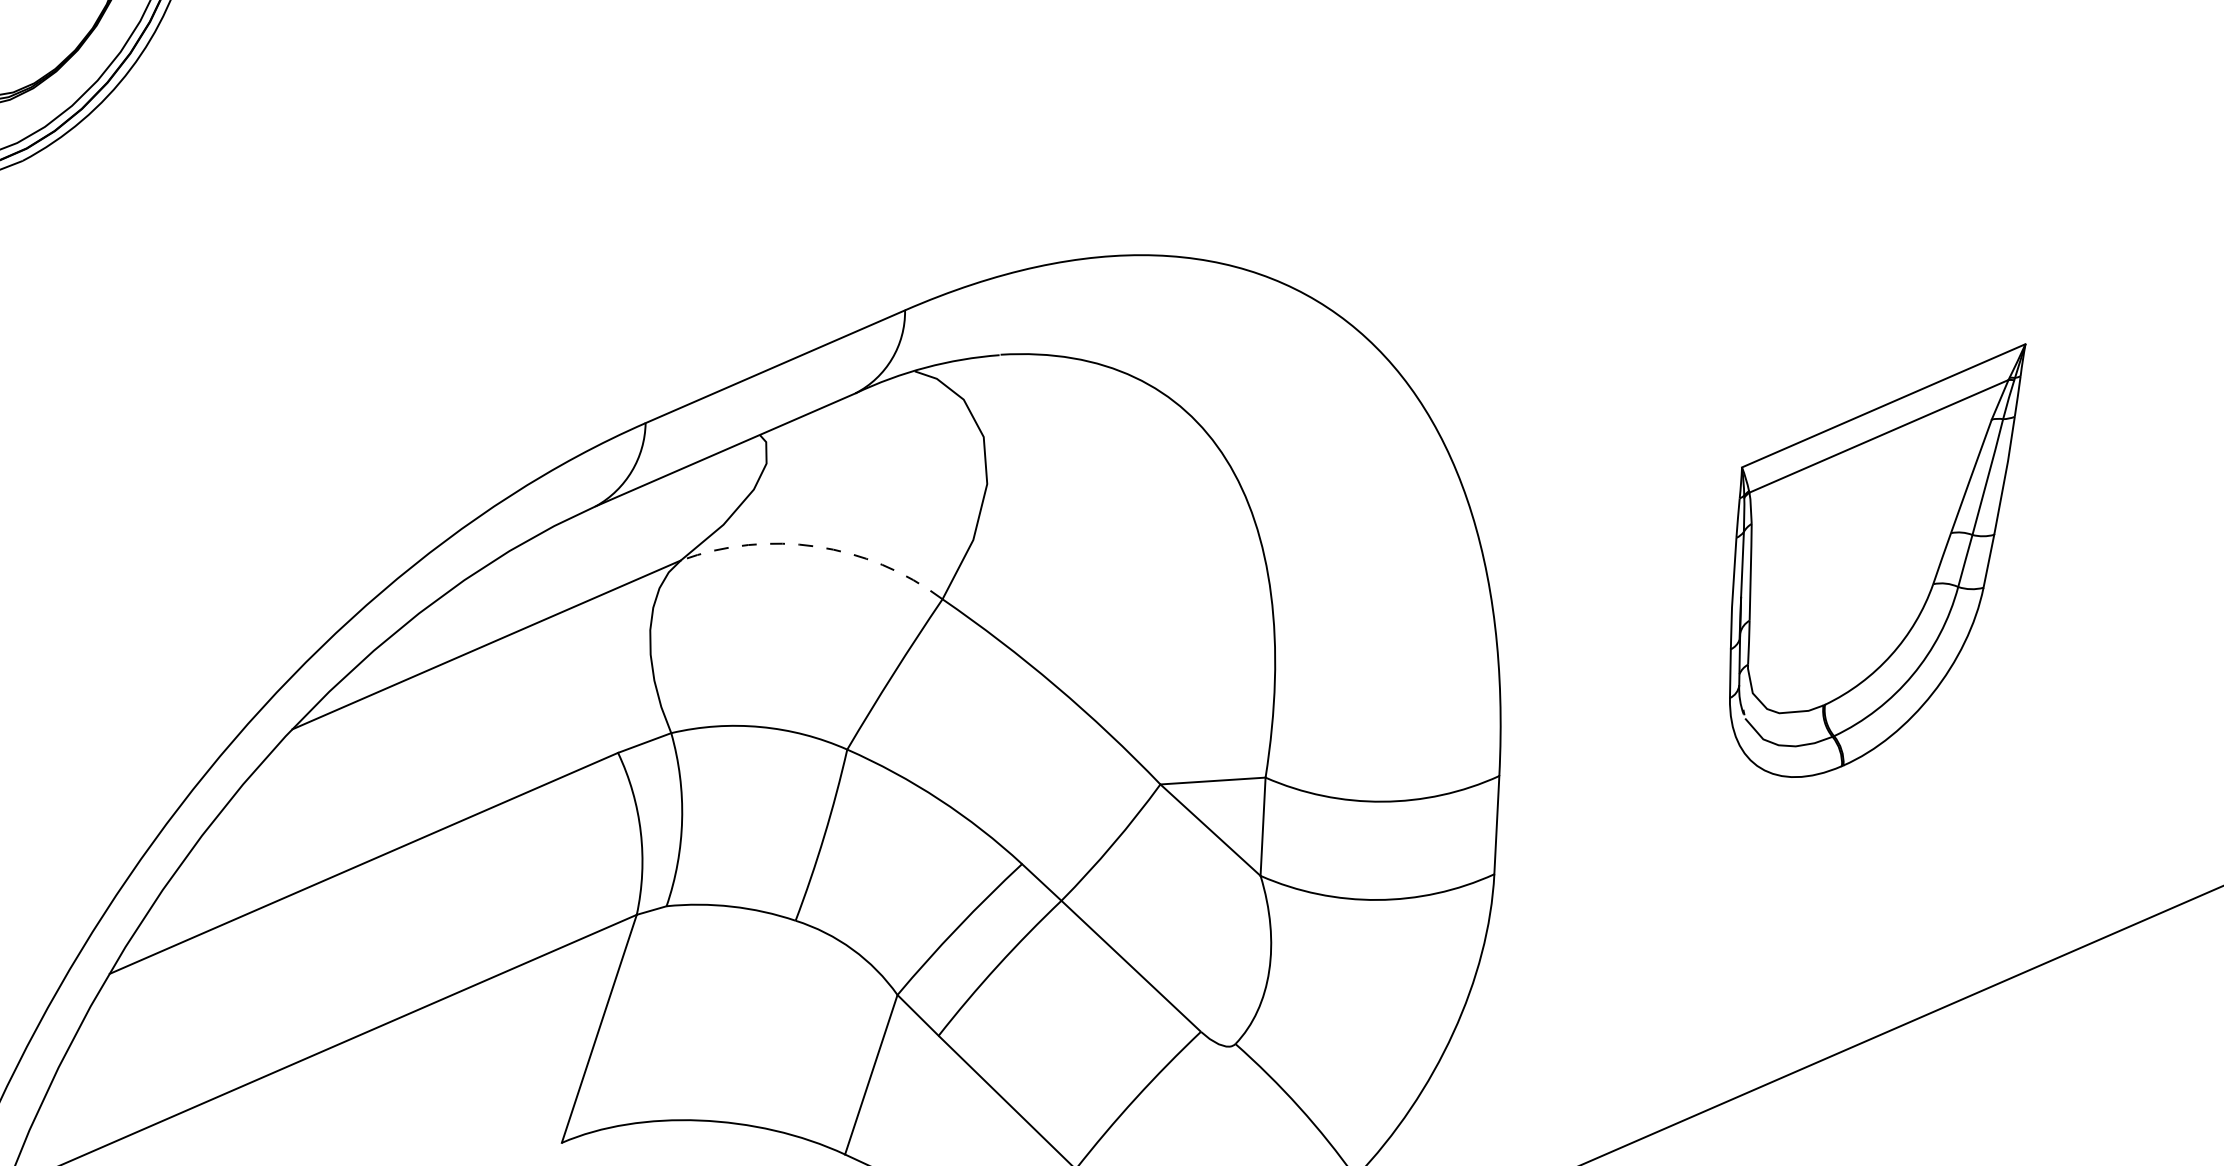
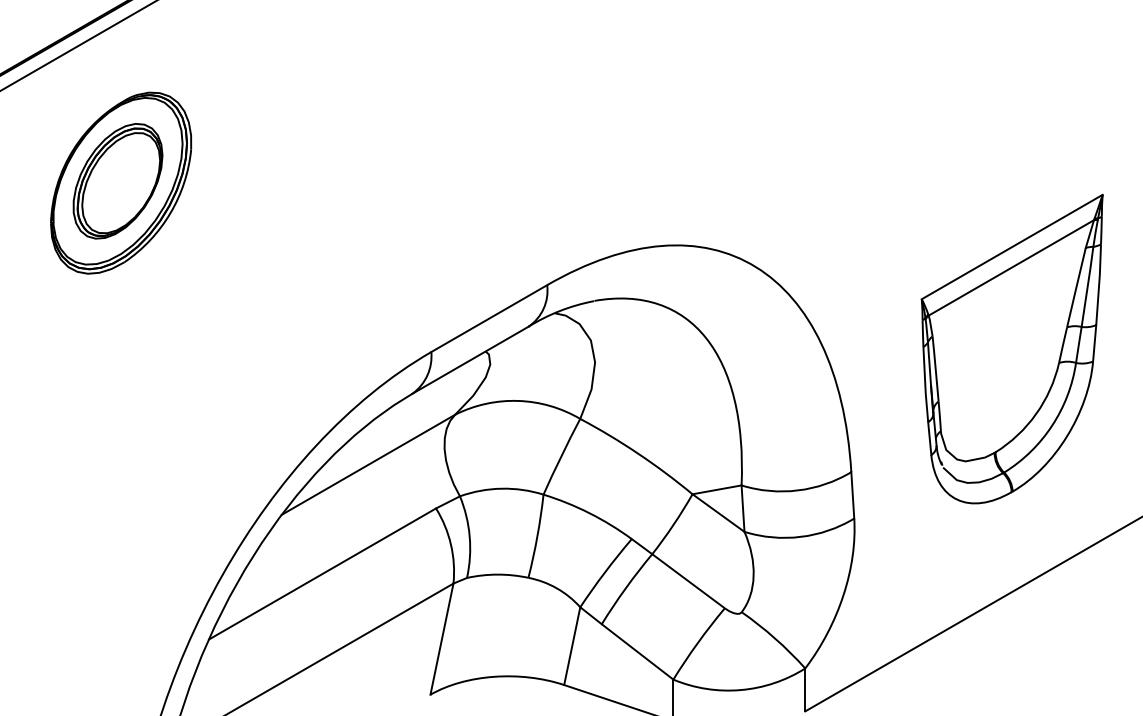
arc: (817, 545) -> (518, 400), dashed -> solid
part: (1865, 554) -> (1011, 348), size x1.43

